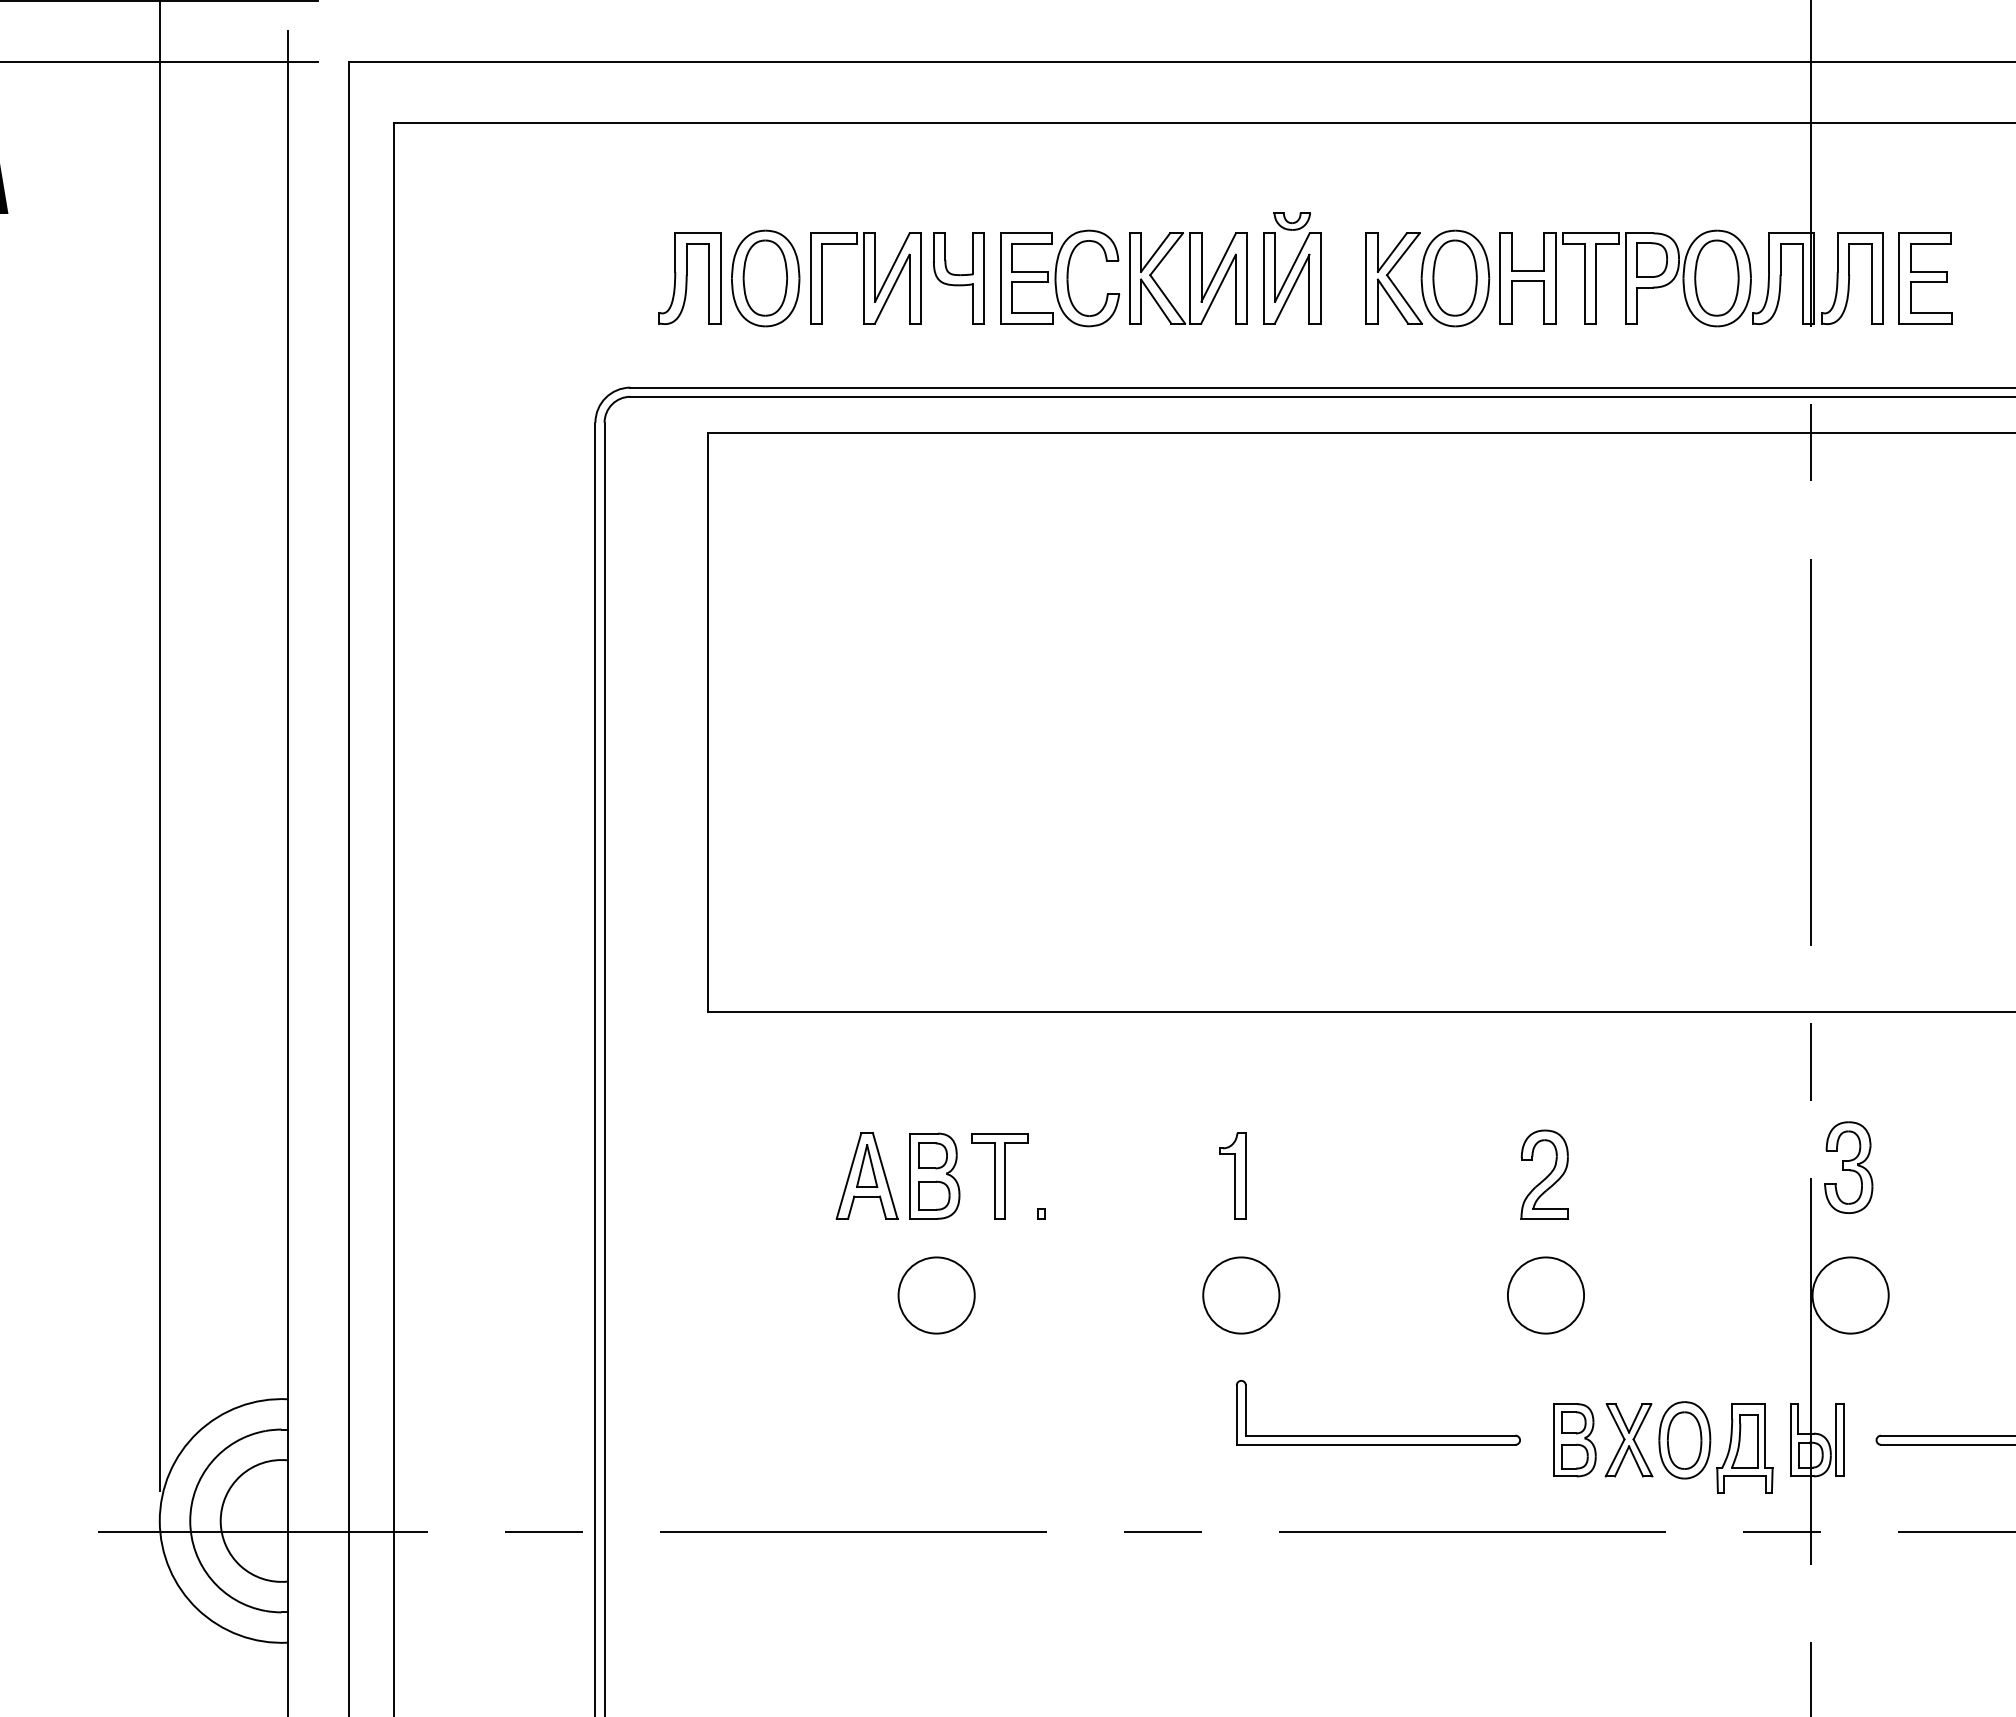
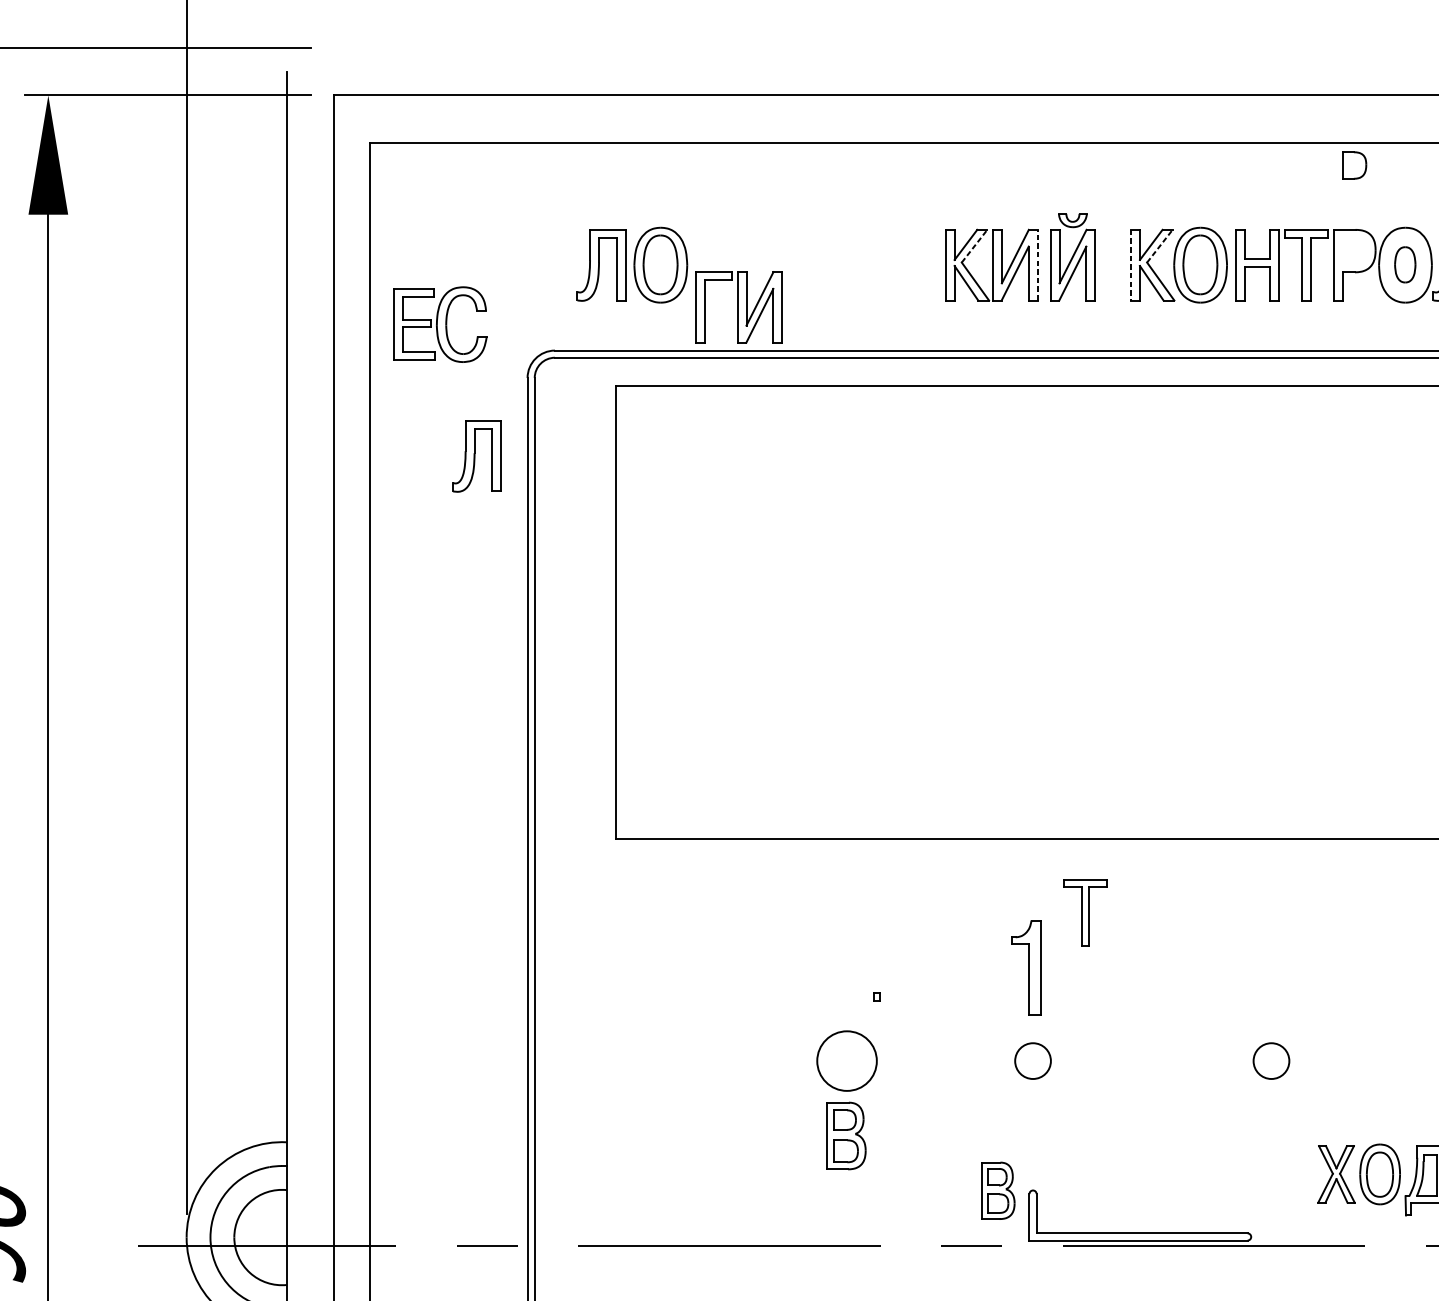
line: (1166, 254) -> (974, 246), solid -> dashed
line: (1403, 254) -> (1159, 246), solid -> dashed
part: (1651, 259) -> (1354, 165), moved
part: (1716, 277) -> (1404, 264), size x0.6
part: (865, 278) -> (738, 307), moved
part: (958, 278) -> (811, 265), removed
part: (1060, 278) -> (440, 324), moved
line: (1247, 278) -> (1037, 265), solid -> dashed
line: (1366, 279) -> (1131, 265), solid -> dashed
part: (530, 522) -> (476, 456), added
part: (1544, 1174) -> (1270, 966), removed
part: (866, 1175) -> (739, 967), removed
part: (934, 1175) -> (846, 1135), moved
part: (1232, 1175) -> (1026, 967), size x1.4
part: (999, 1176) -> (1084, 913), moved
circle: (936, 1295) -> (846, 1061), moved
circle: (1241, 1295) -> (1033, 1061), size x0.6
circle: (1545, 1295) -> (1271, 1061), size x0.6
part: (1377, 1435) -> (1139, 1233), moved
part: (1574, 1440) -> (997, 1191), moved

